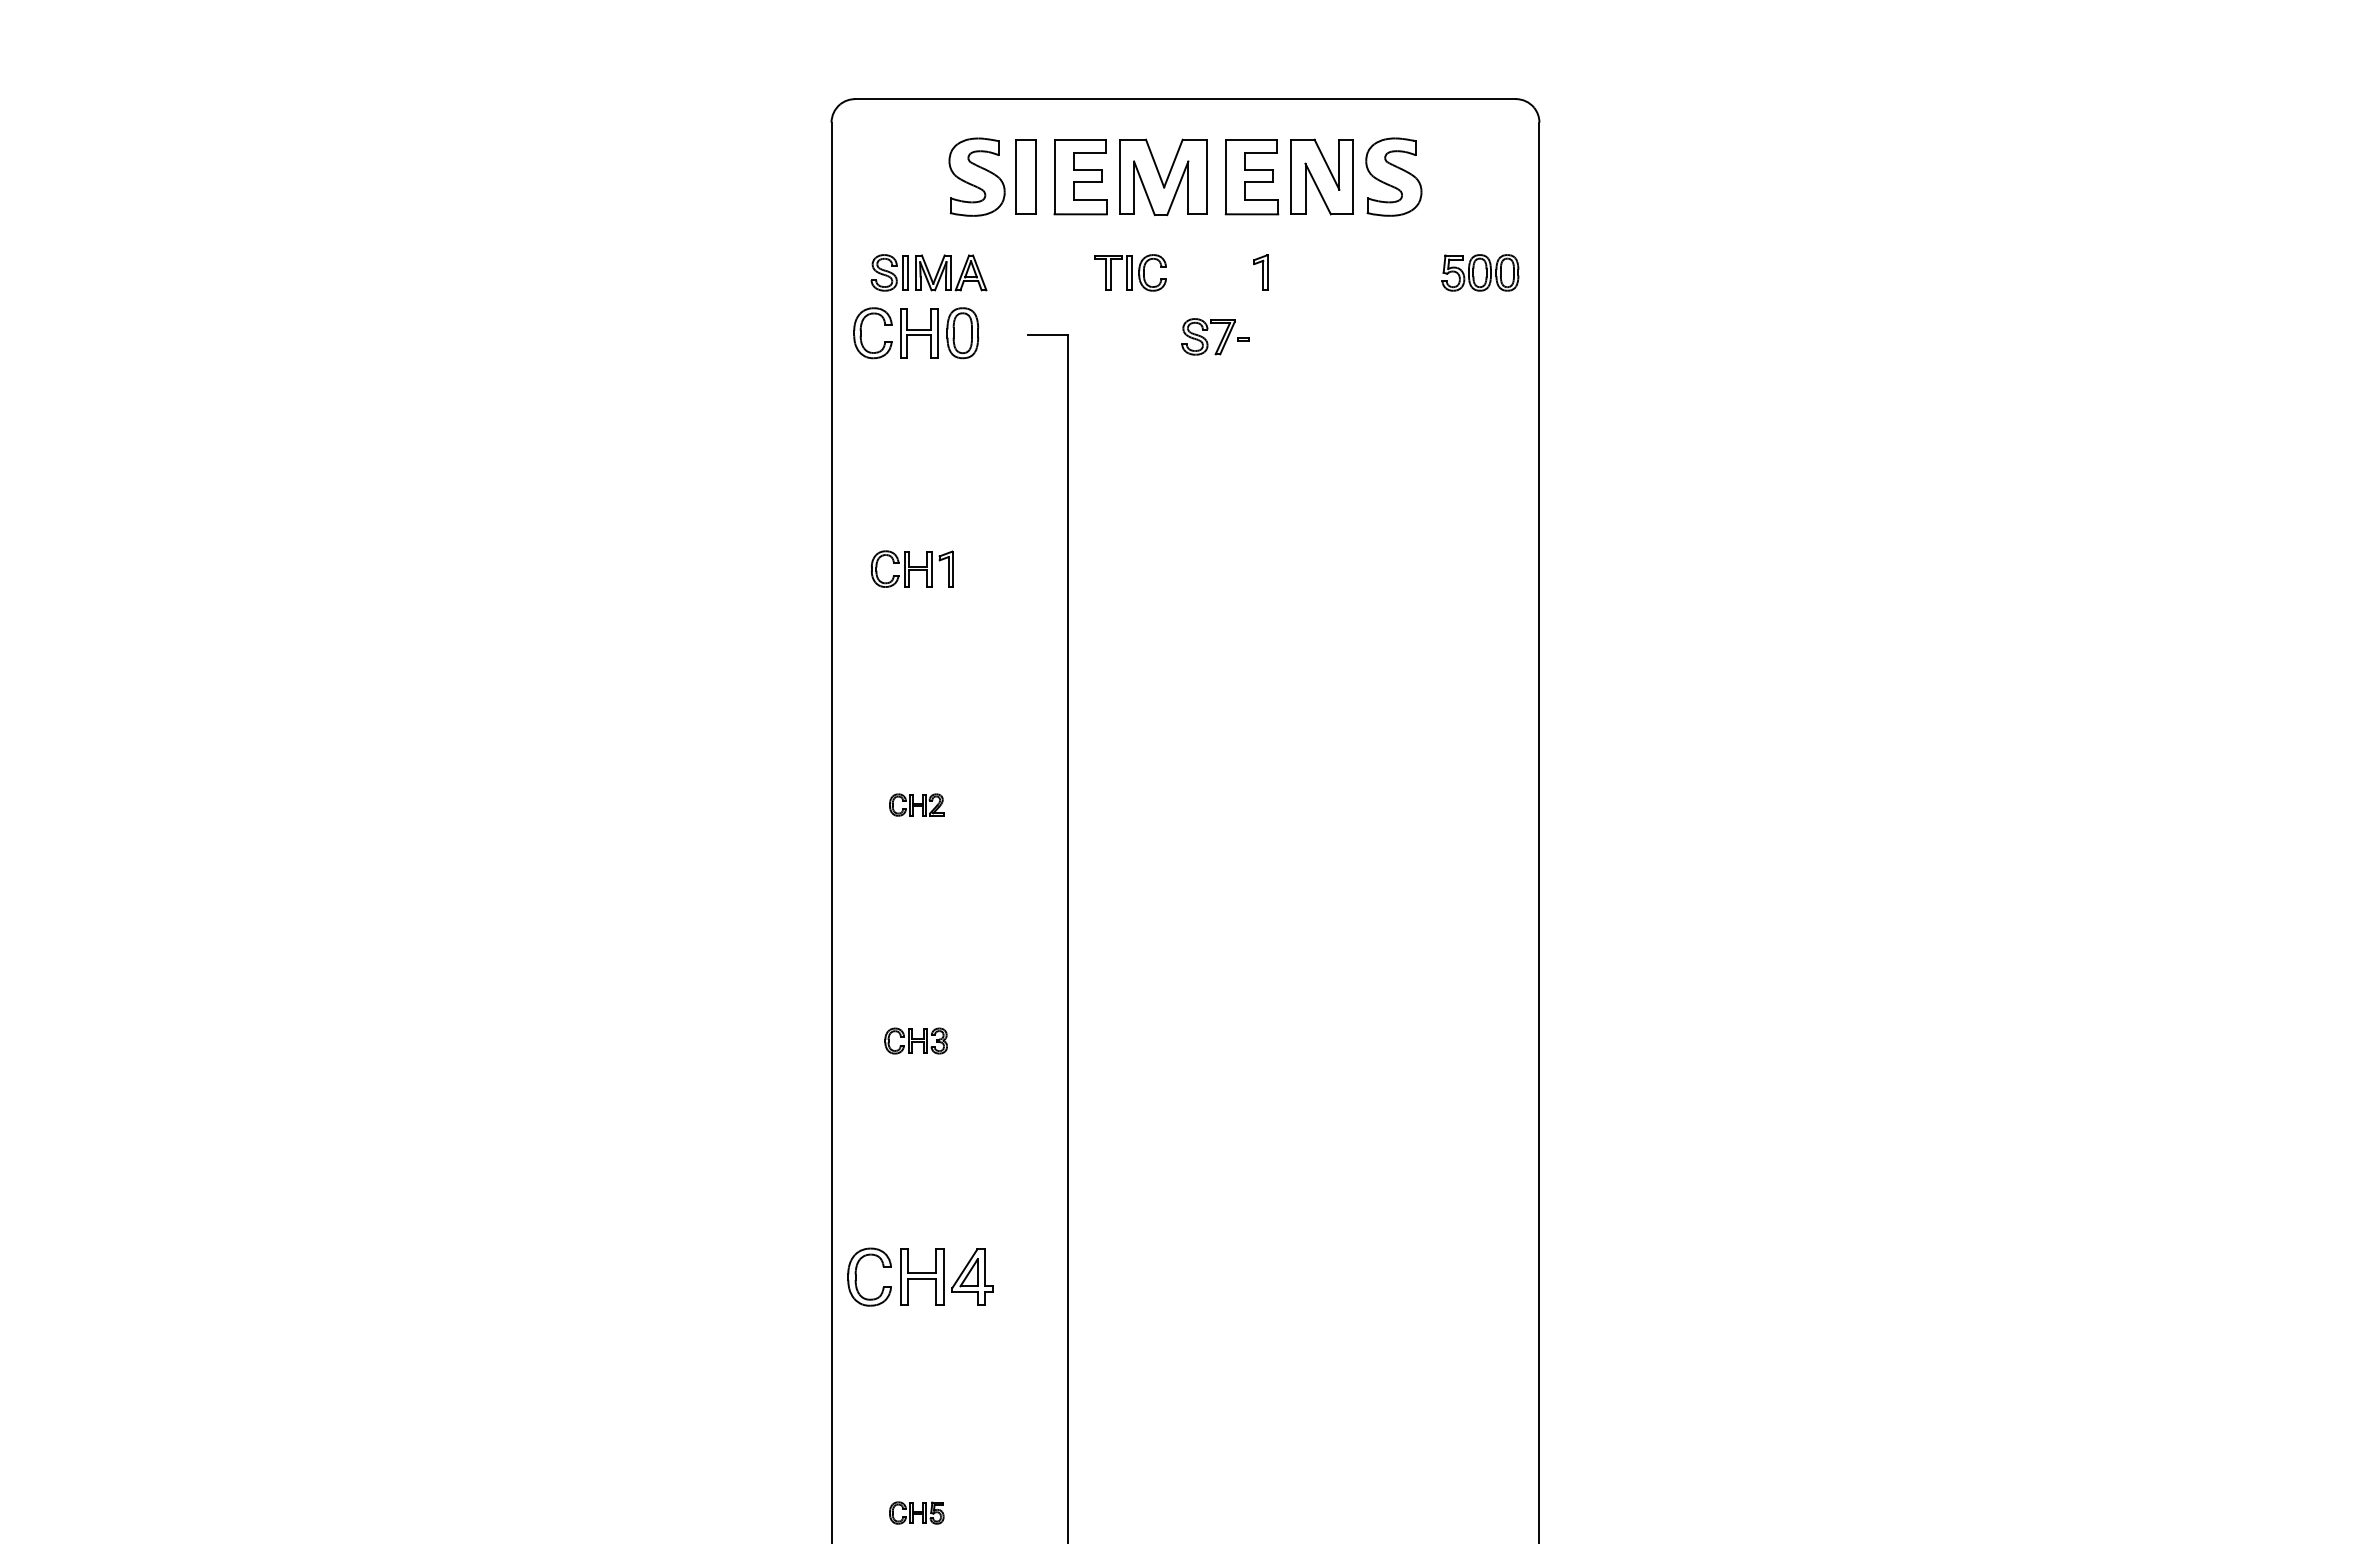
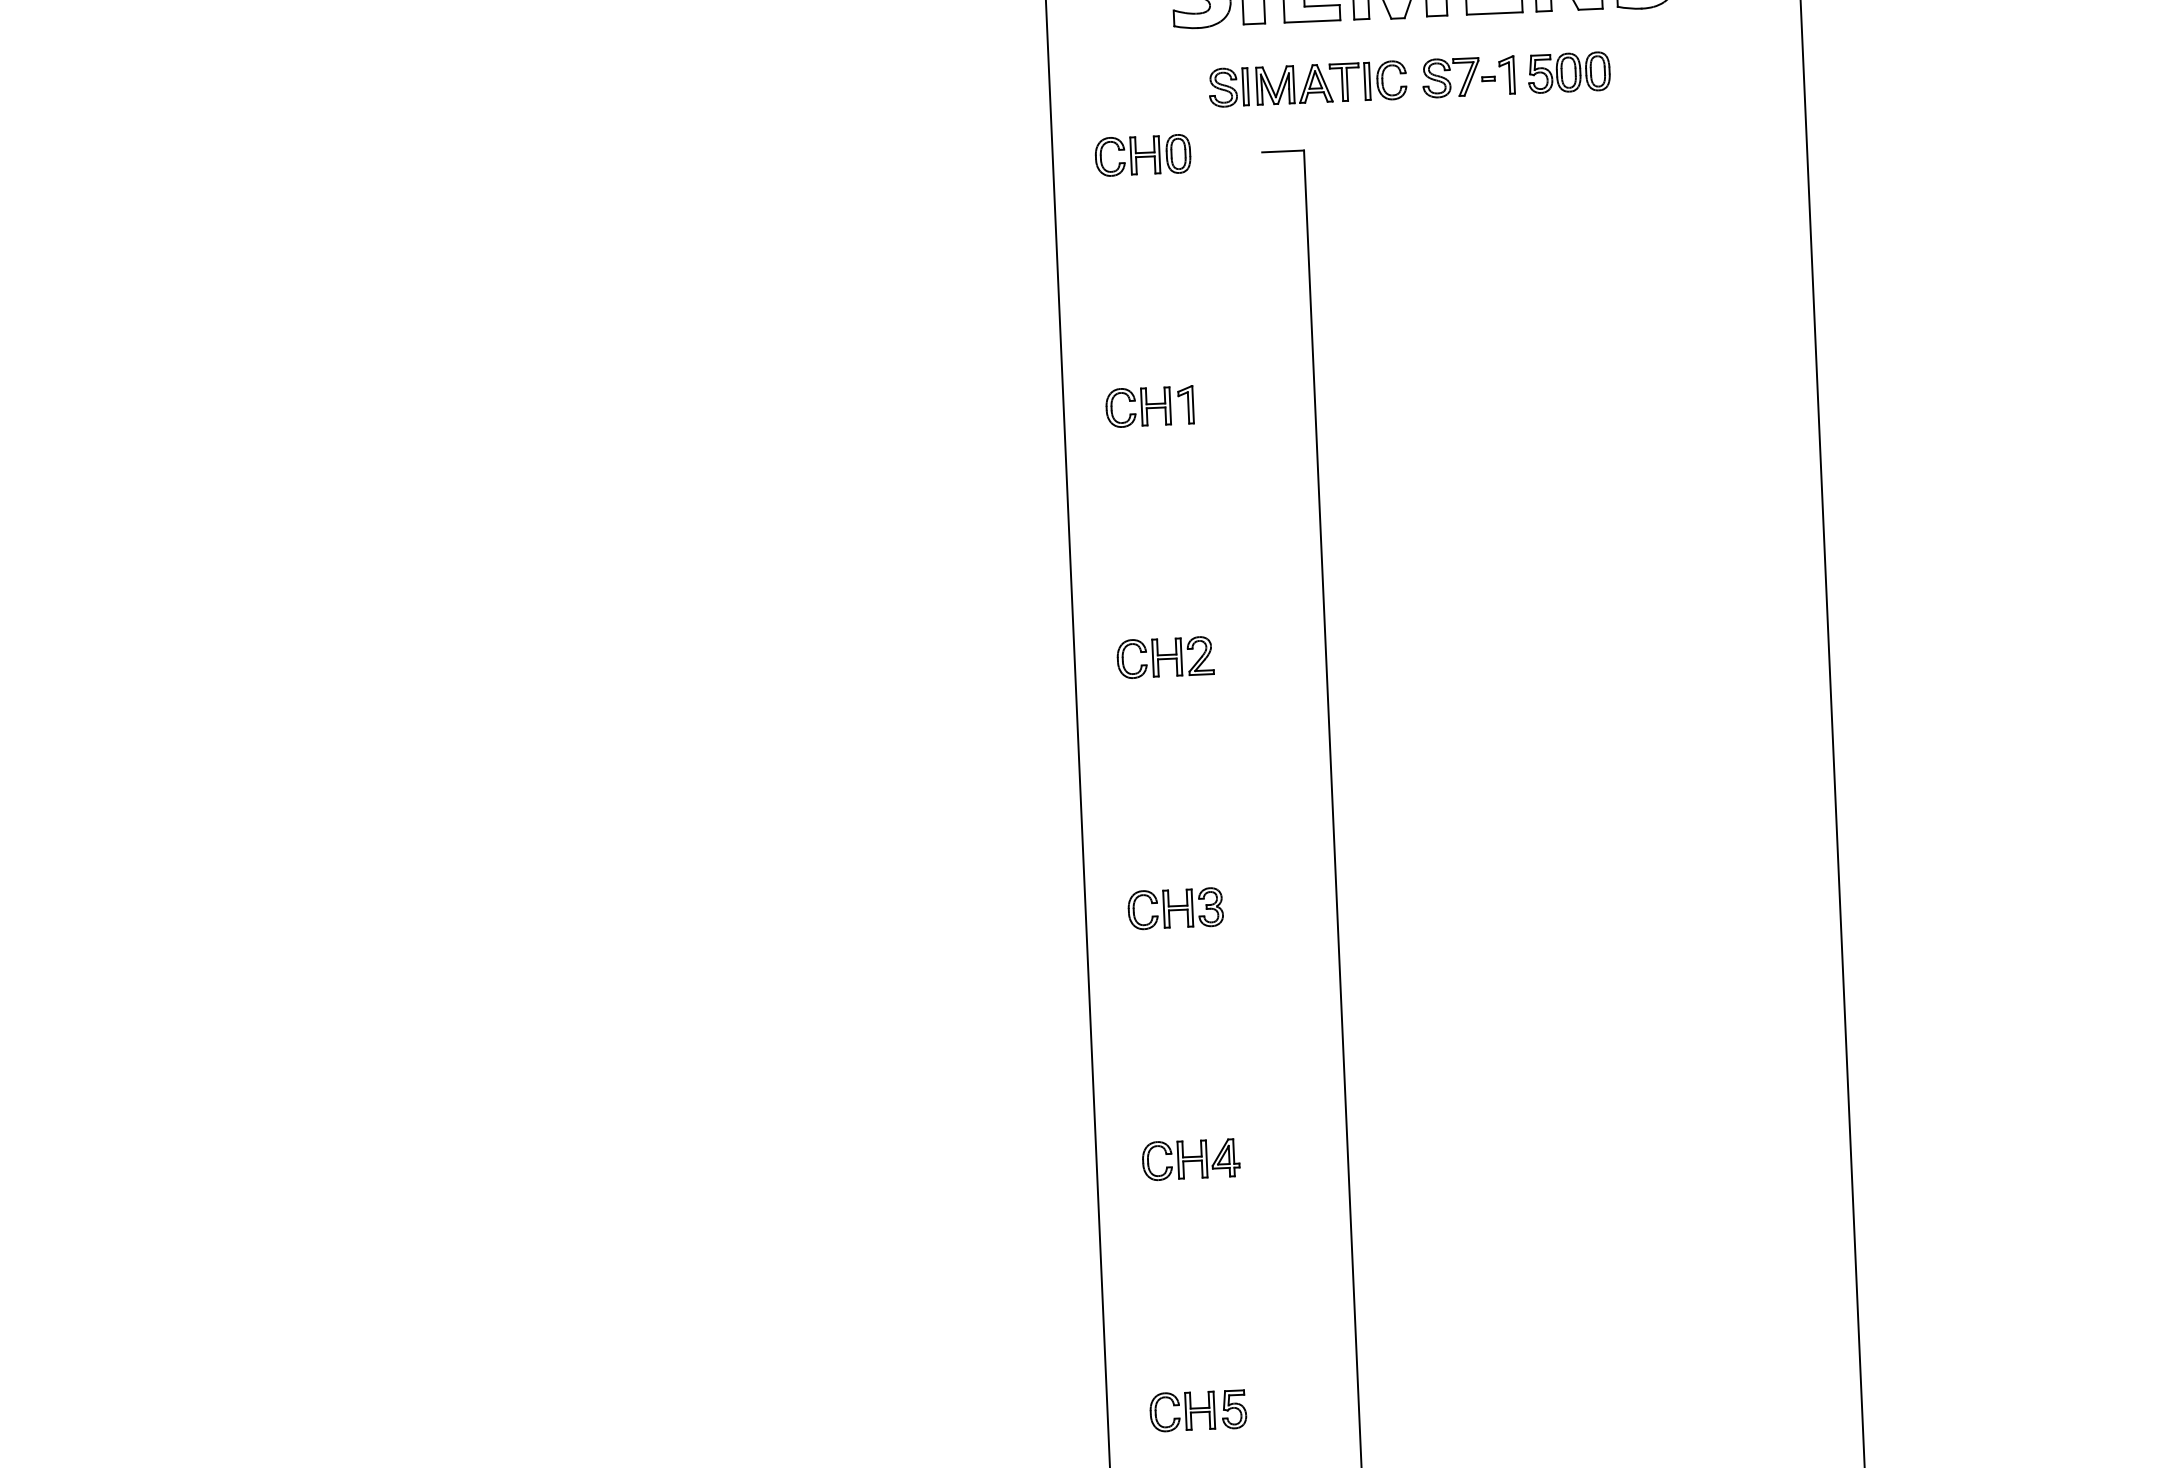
part: (928, 272) -> (1270, 85), moved
part: (1480, 272) -> (1569, 72), moved
part: (916, 332) -> (1143, 154), size x0.71
part: (1221, 339) -> (1465, 79), moved
part: (916, 804) -> (1165, 656), size x1.67
part: (916, 1040) -> (1176, 908), size x1.43
part: (919, 1276) -> (1190, 1159), size x0.62
part: (916, 1512) -> (1198, 1410), size x1.67

